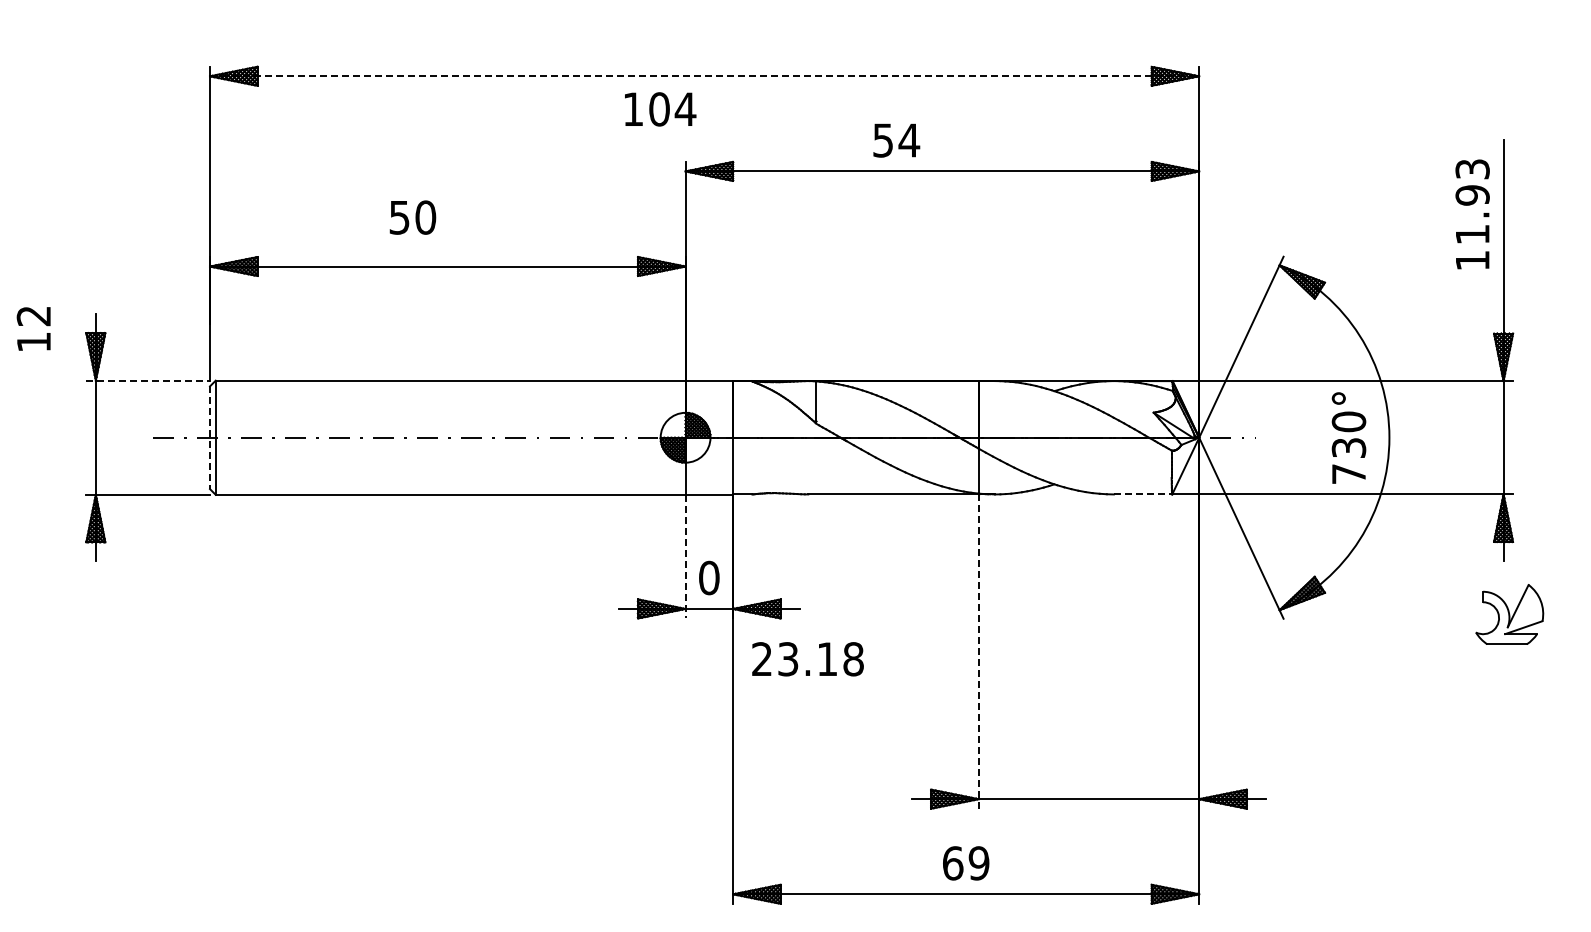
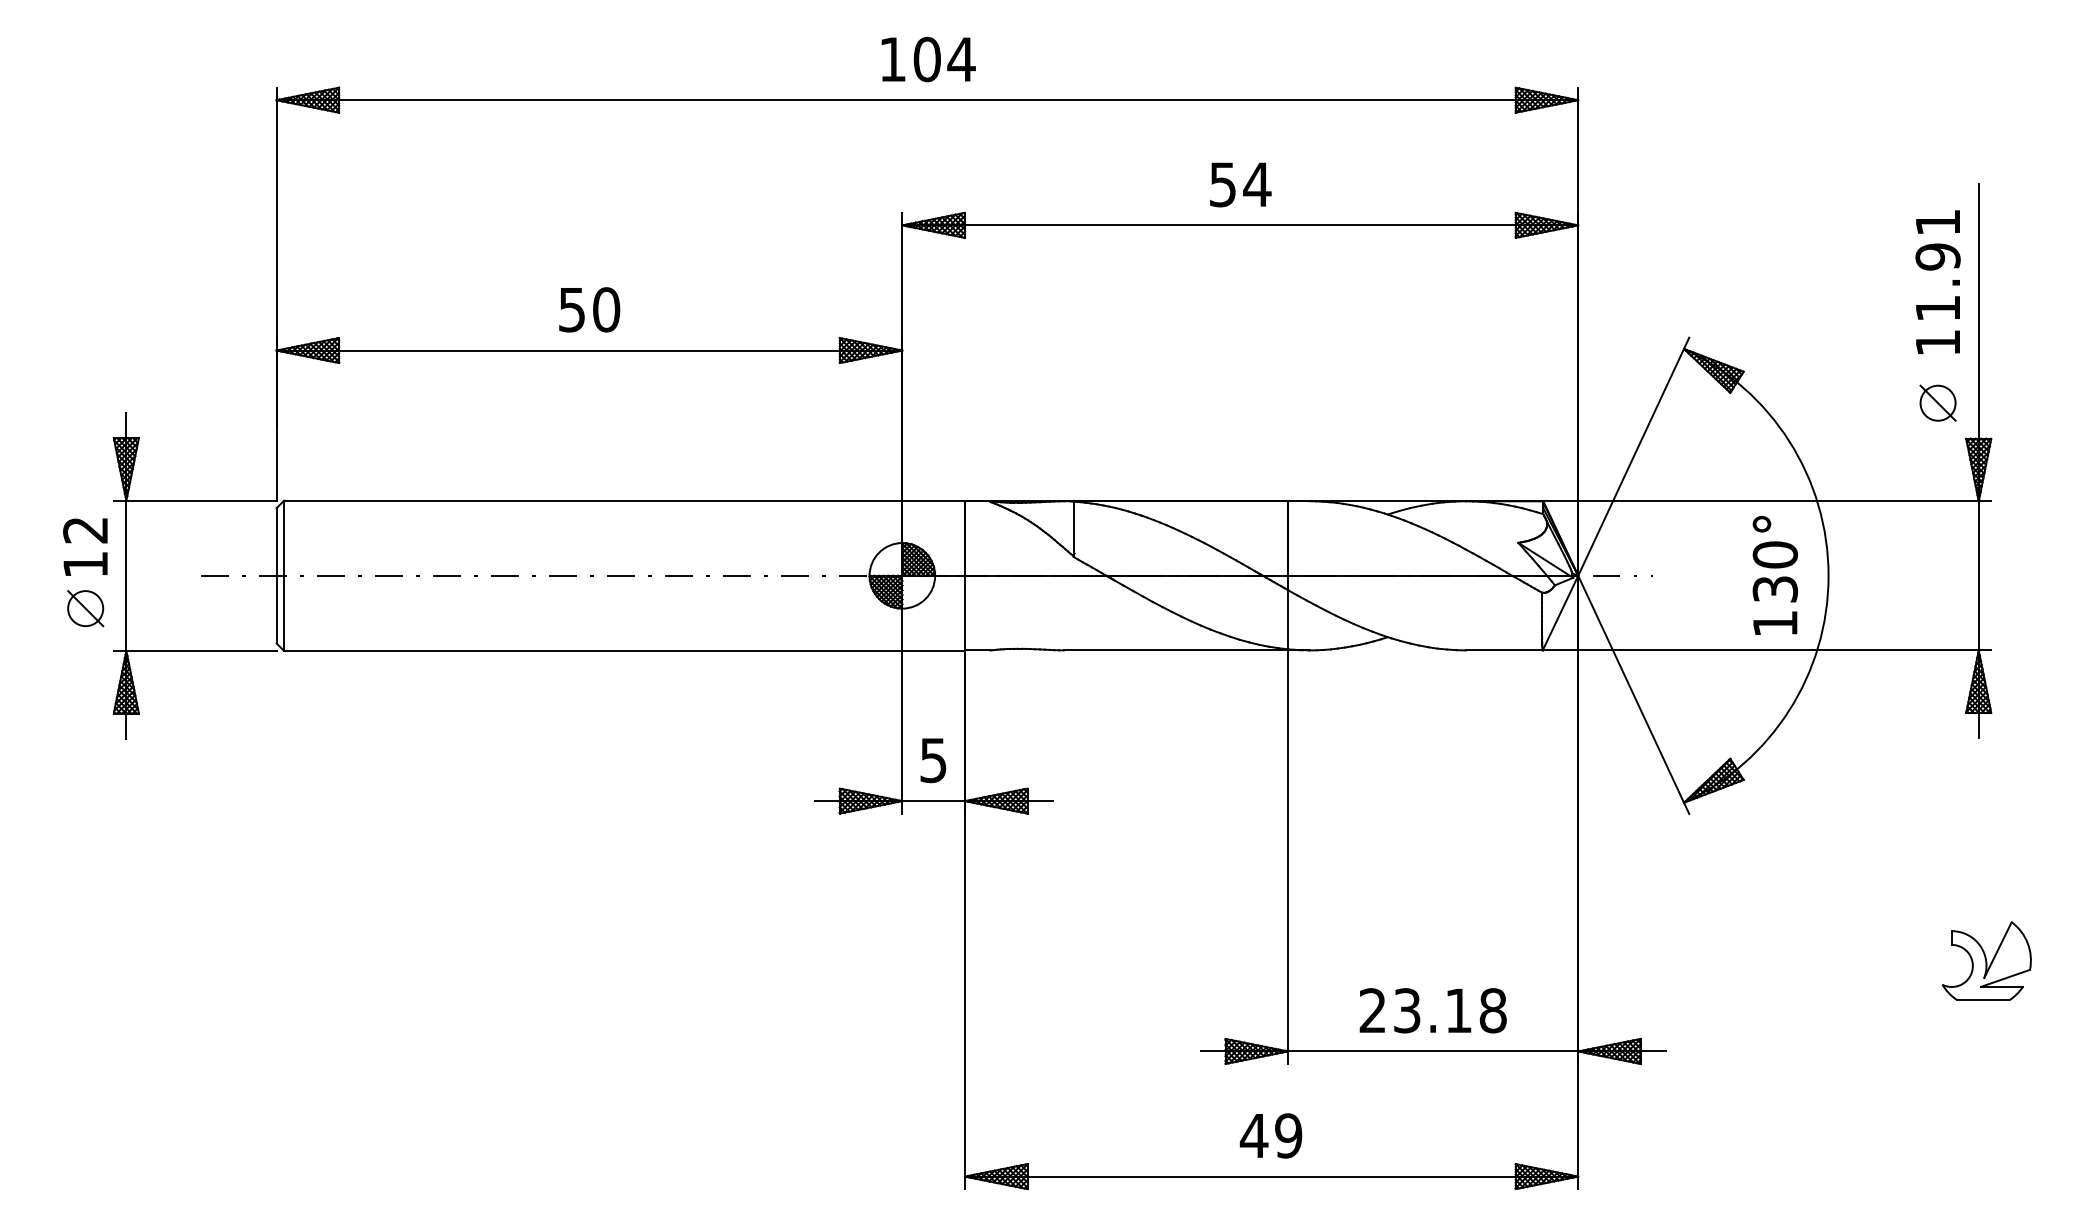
line: (704, 76) -> (927, 100), dashed -> solid
text: (660, 109) -> (928, 59), moved
text: (896, 140) -> (1240, 184), moved
text: (1472, 169) -> (1937, 222), 11.93 -> 11.91
text: (412, 217) -> (589, 309), moved
part: (1472, 306) -> (1937, 403), added
text: (33, 328) -> (85, 546), moved
line: (148, 380) -> (195, 500), dashed -> solid
line: (210, 438) -> (277, 576), dashed -> solid
part: (64, 462) -> (85, 608), added
text: (1348, 473) -> (1774, 622), 730° -> 130°
line: (1143, 494) -> (1504, 650), dashed -> solid
line: (685, 556) -> (902, 732), dashed -> solid
text: (709, 577) -> (933, 759), 0 -> 5
part: (1509, 614) -> (1986, 961), moved
line: (978, 652) -> (1287, 858), dashed -> solid
text: (807, 659) -> (1432, 1011), moved
text: (952, 863) -> (1253, 1136), 69 -> 49

